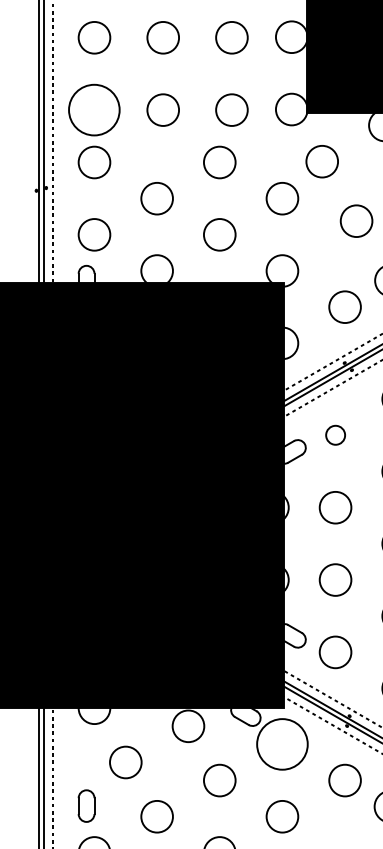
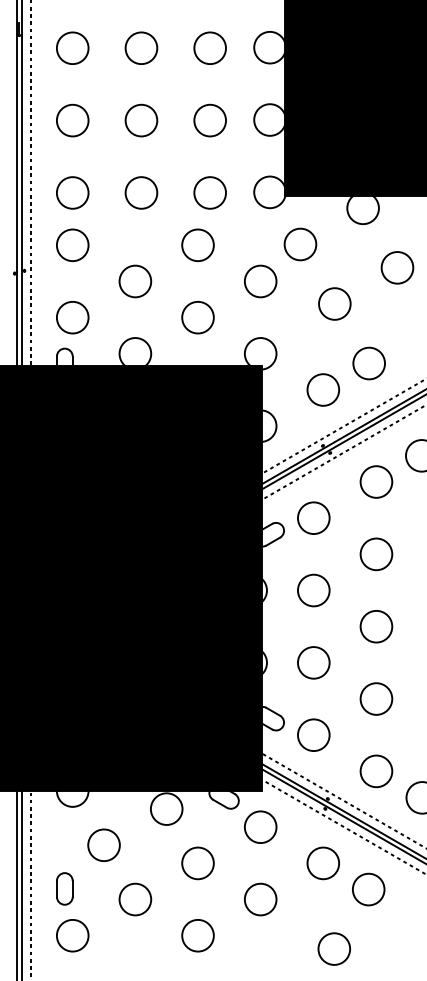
circle: (94, 109) -> (72, 192), size x0.62
circle: (335, 434) -> (313, 517), size x1.67
circle: (282, 744) -> (260, 827), size x0.62

